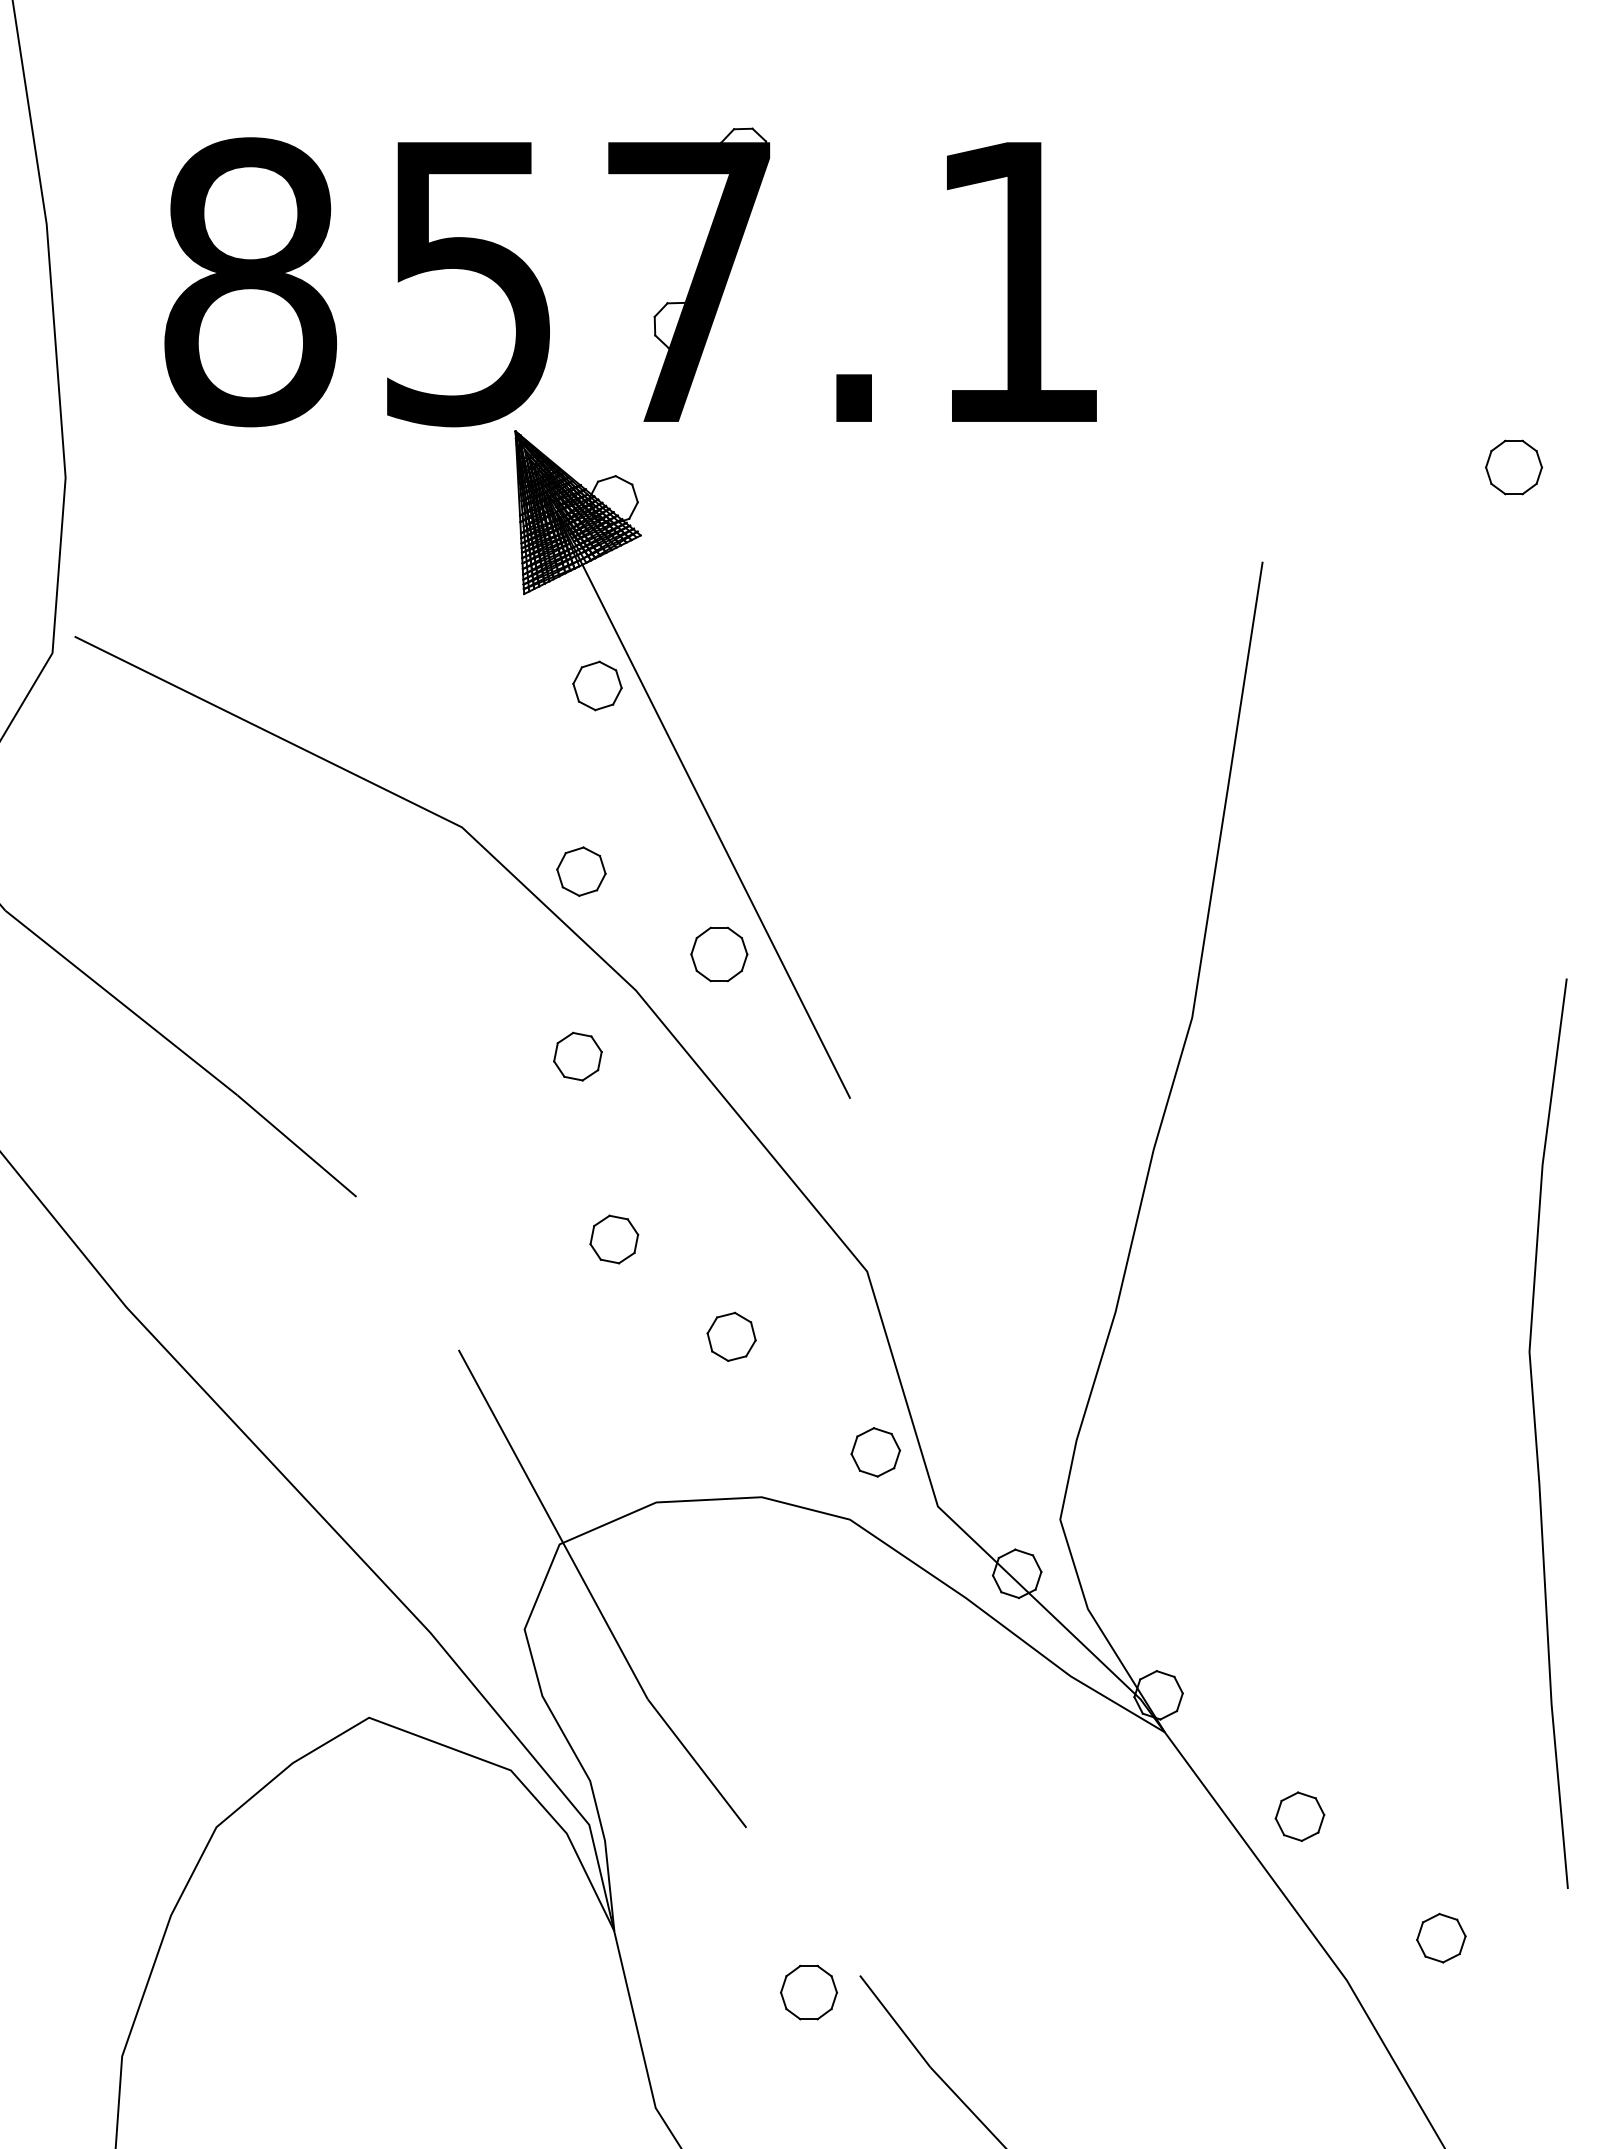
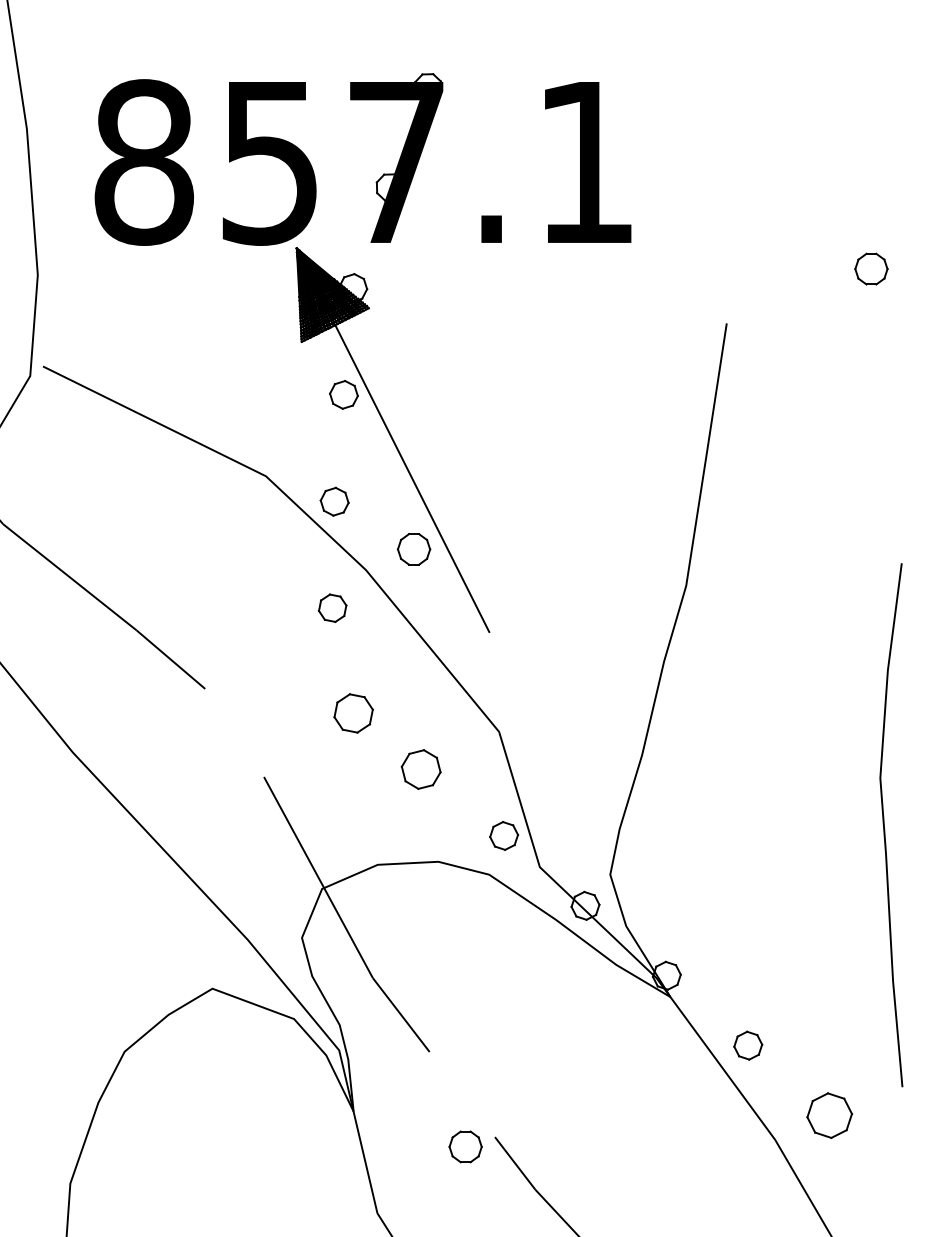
part: (614, 1239) -> (353, 713), size x1.4
part: (730, 1336) -> (420, 769), size x1.4
part: (1441, 1938) -> (829, 1115), size x1.6

